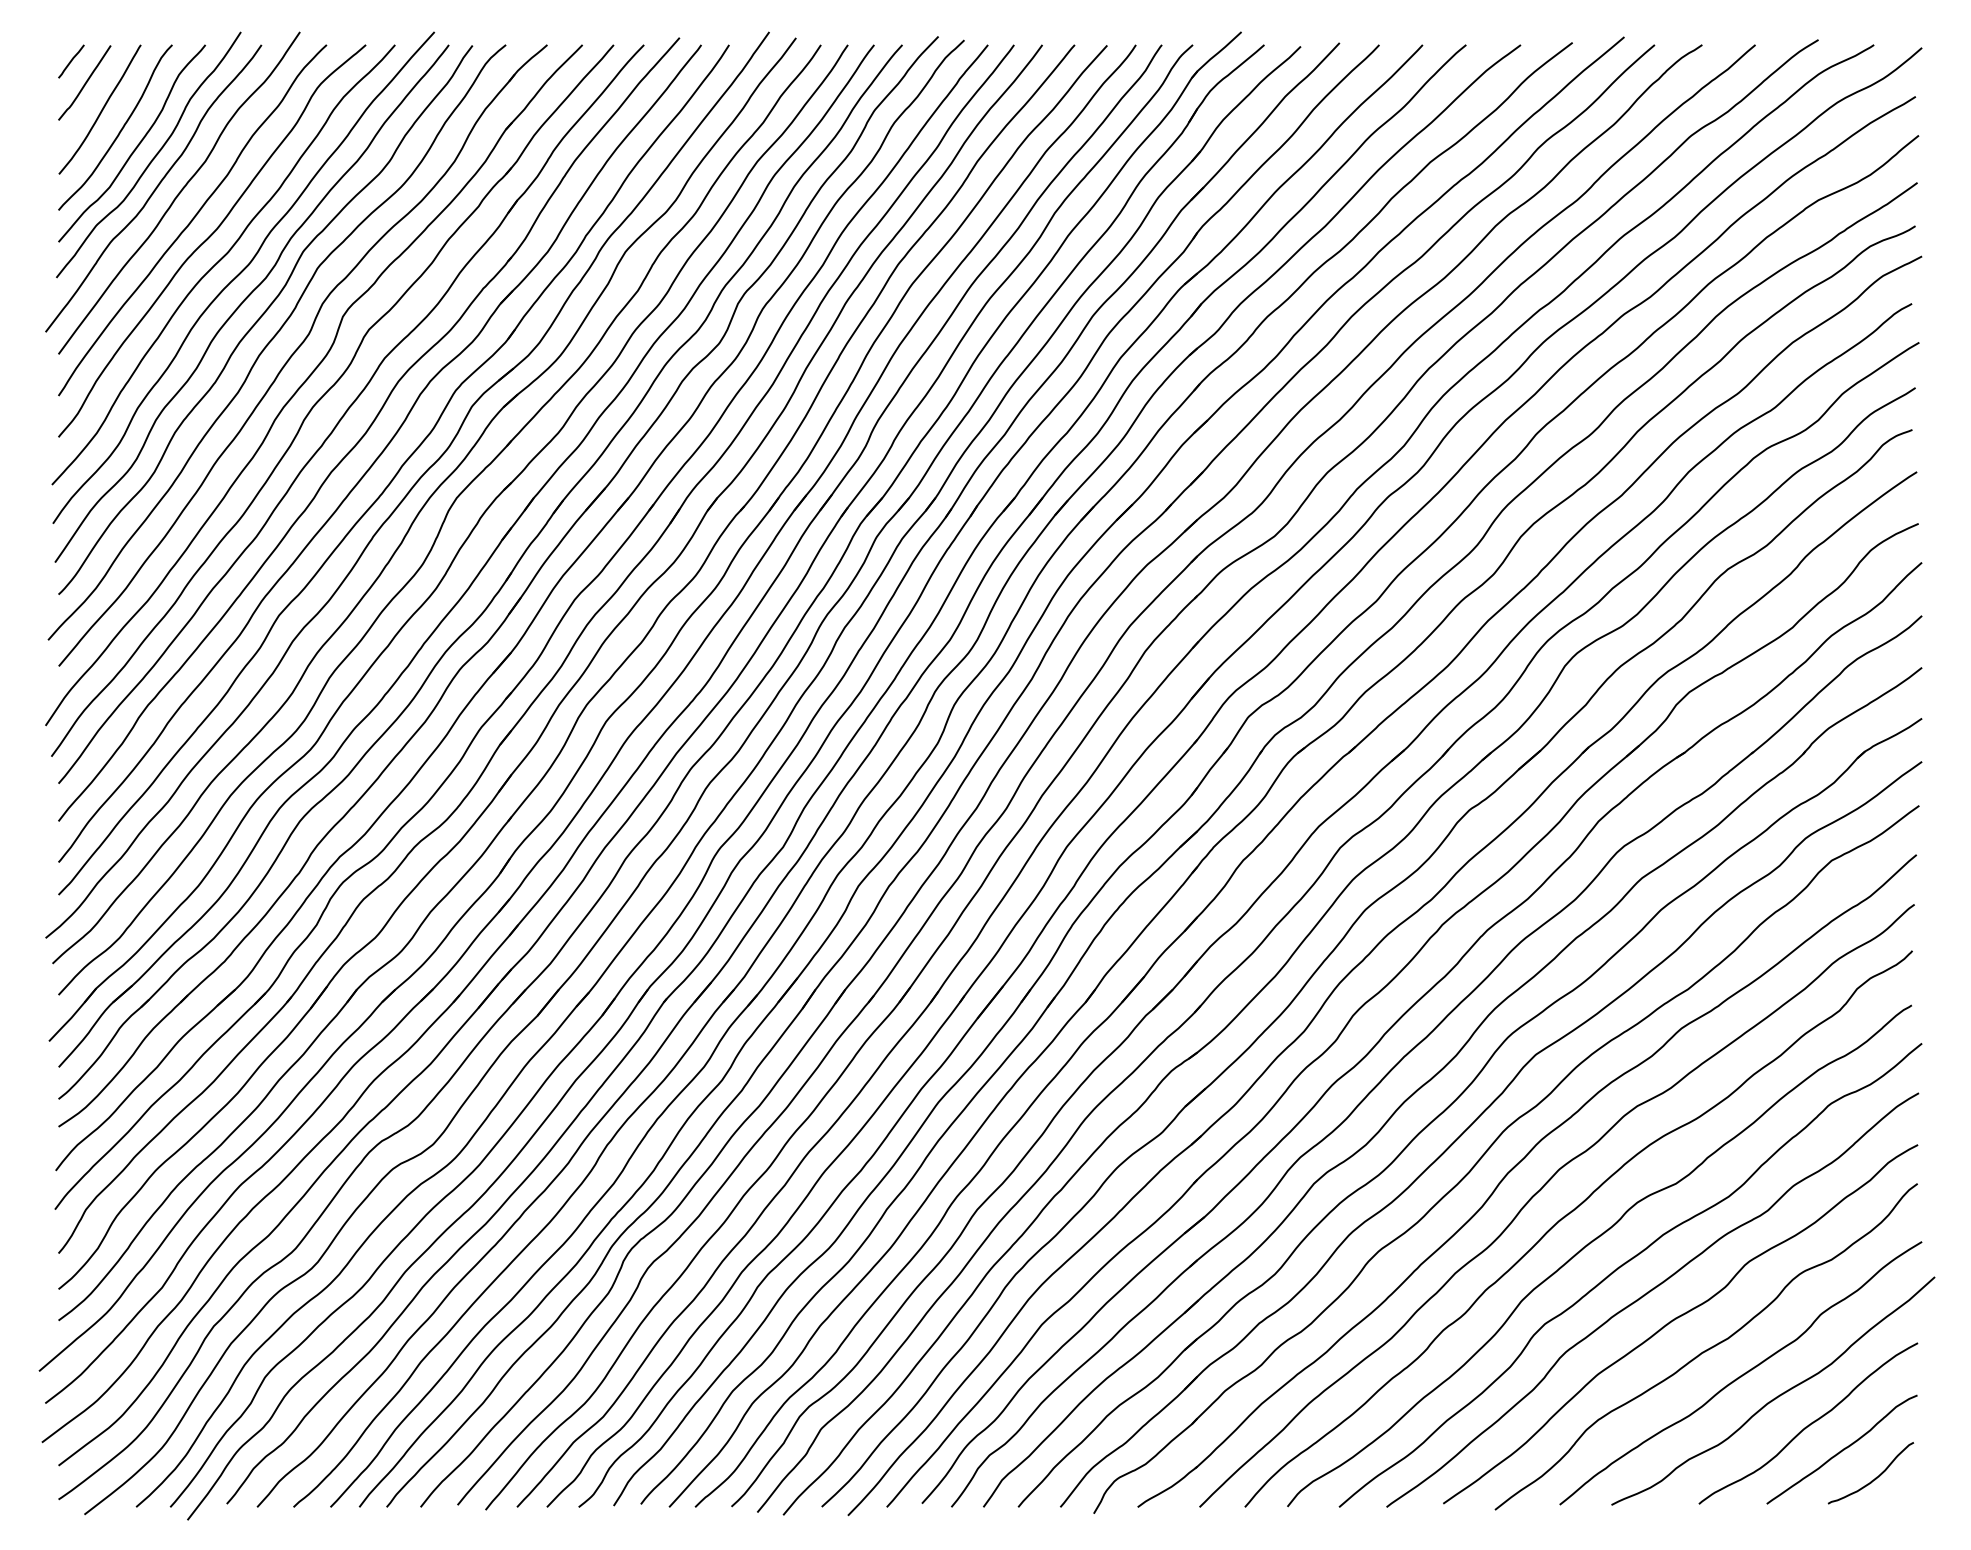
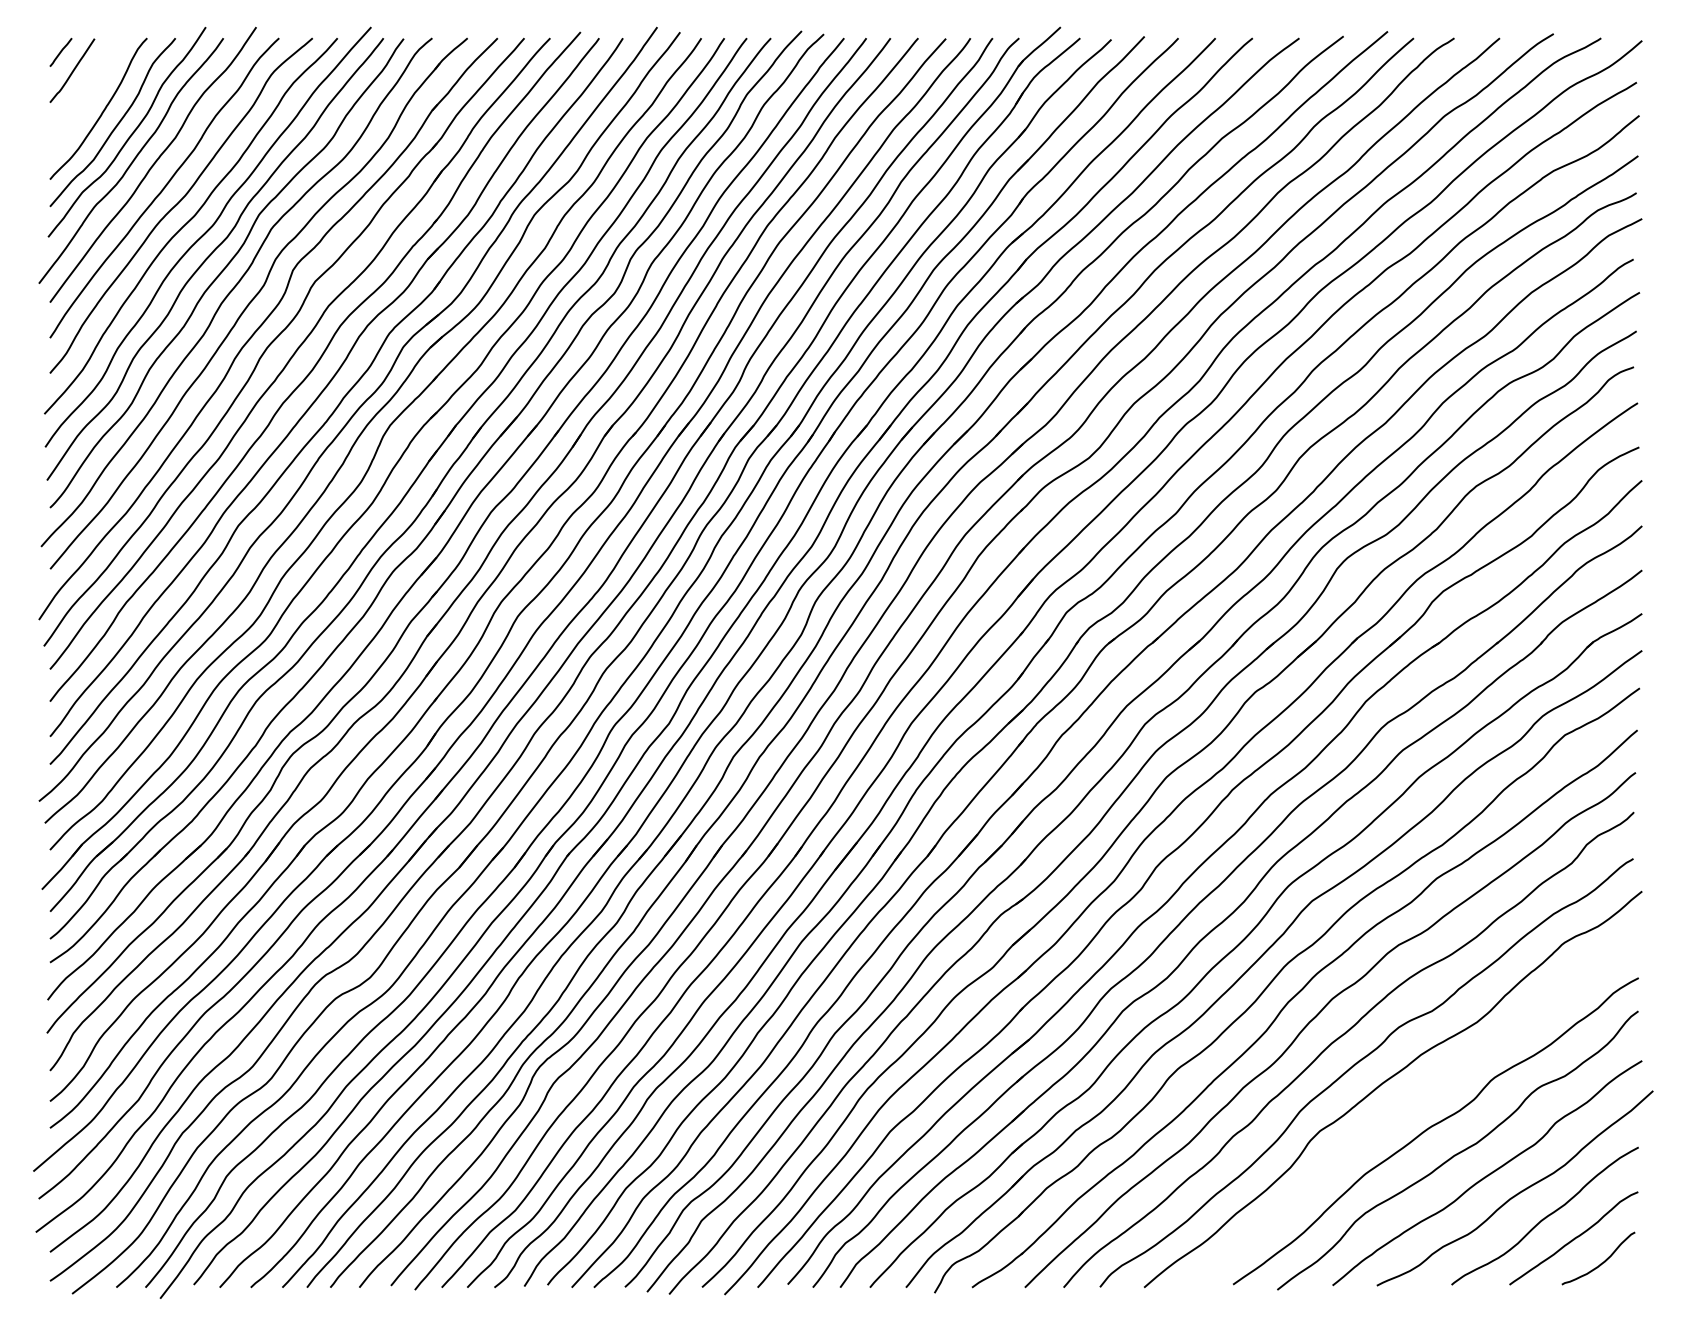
curve: (101, 109) -> (86, 93), removed
curve: (1647, 1294) -> (1407, 1105), removed

